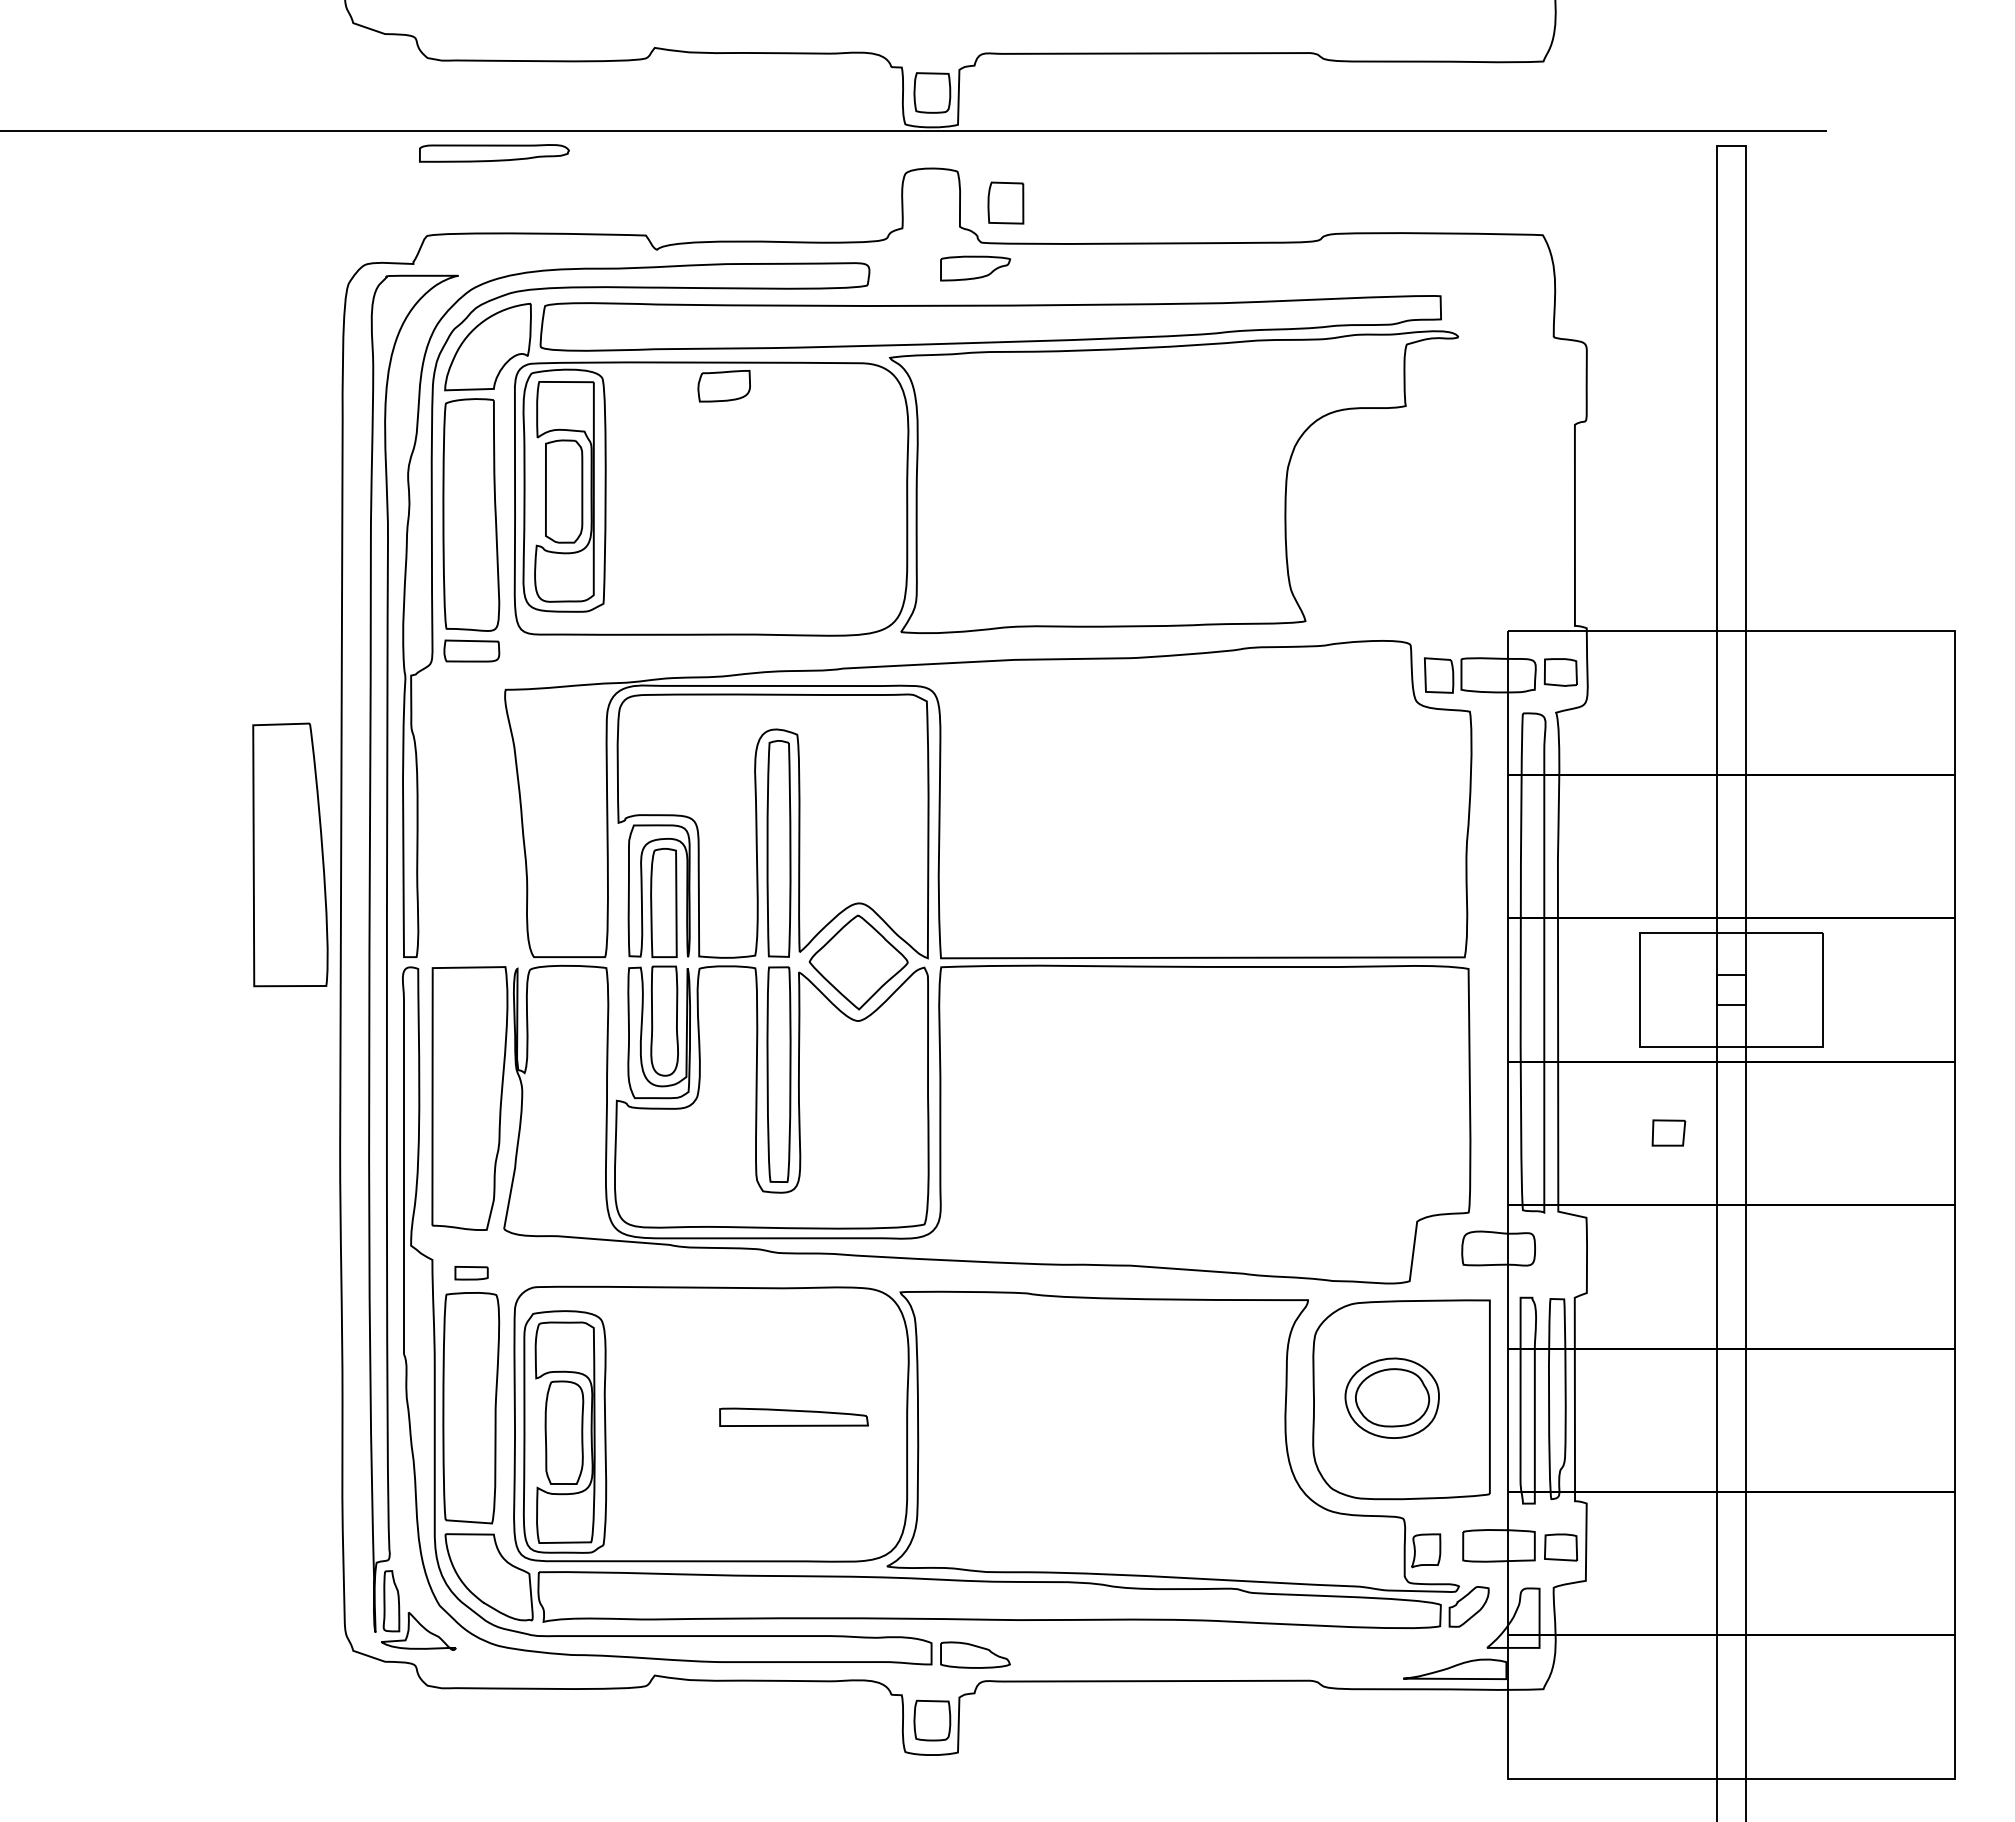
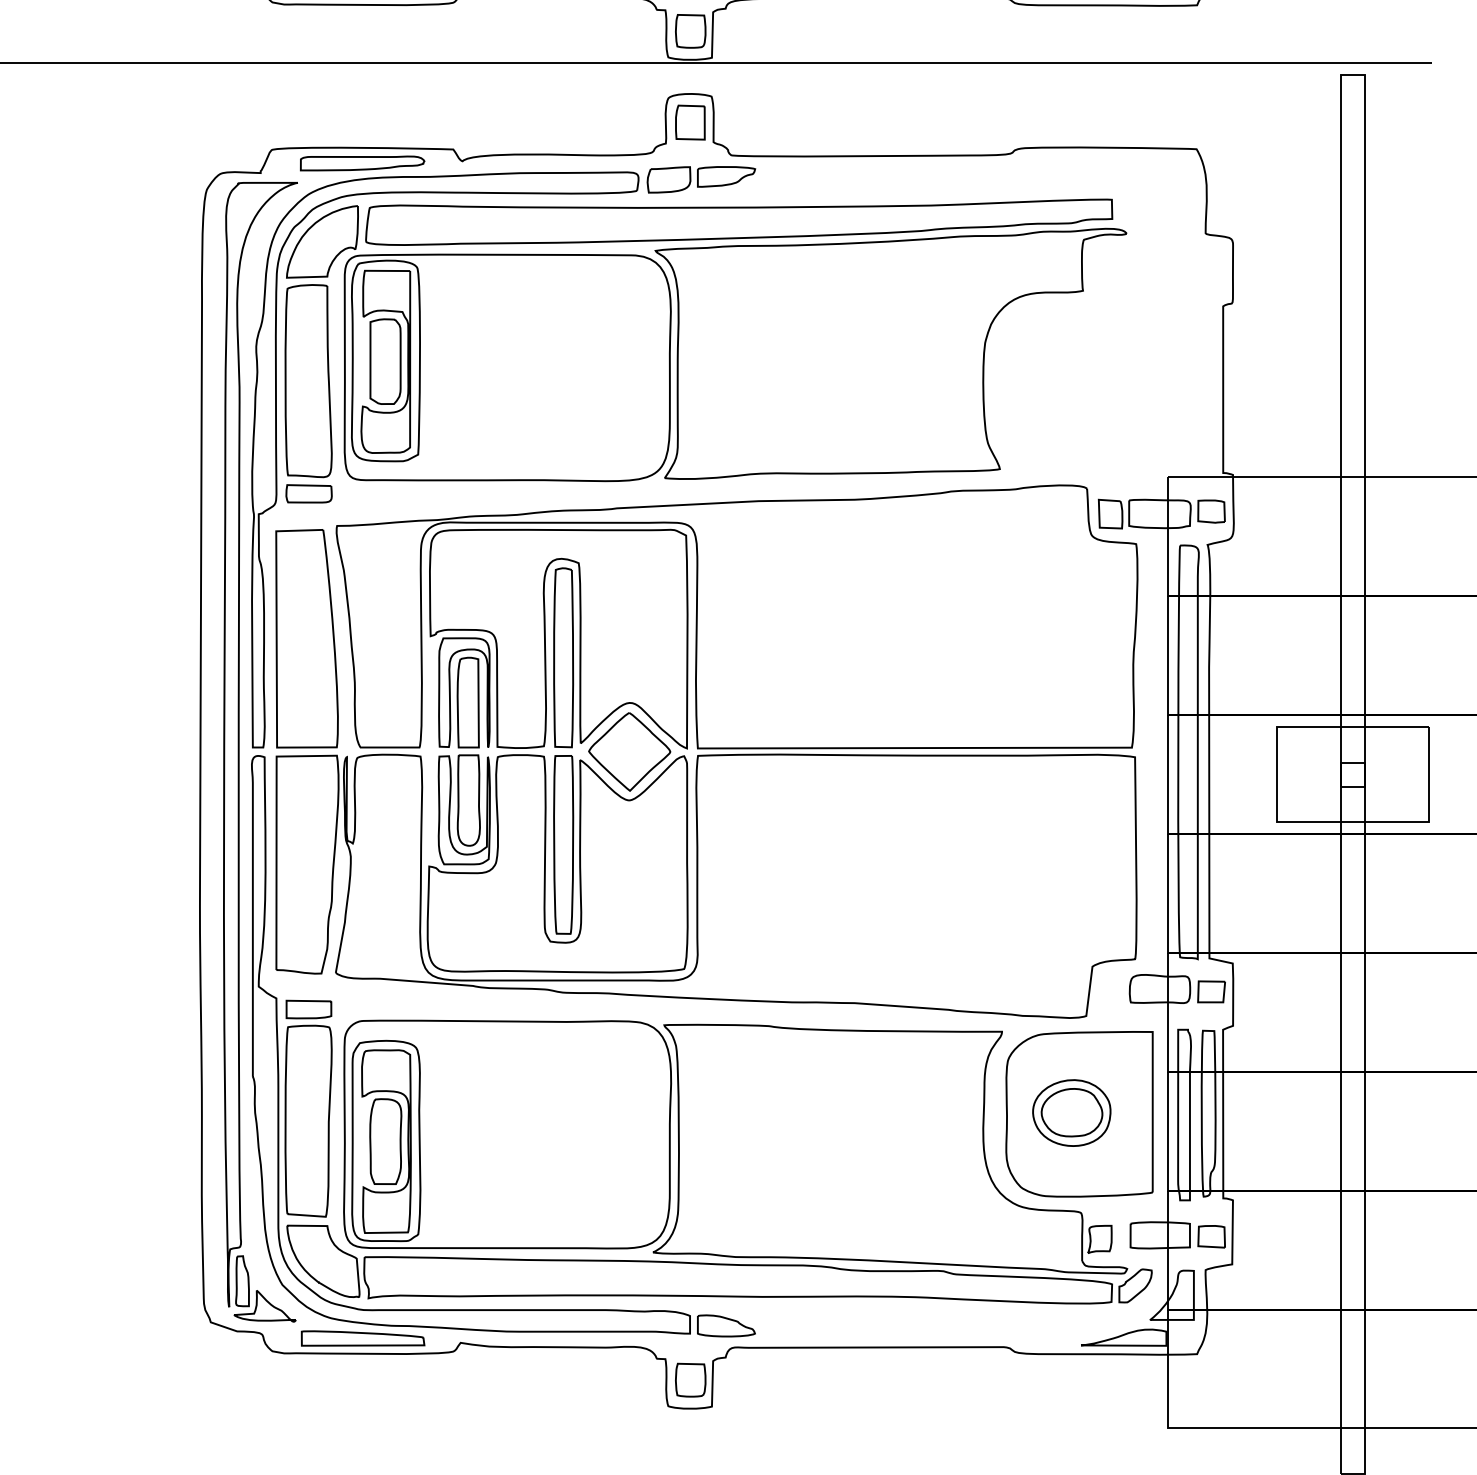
part: (494, 153) -> (362, 163), moved
part: (1005, 202) -> (689, 122), moved
part: (723, 386) -> (668, 180), moved
part: (290, 854) -> (307, 638), moved
part: (1668, 1132) -> (1211, 991), moved
part: (471, 1272) -> (308, 1008), size x1.67
part: (793, 1416) -> (362, 1337), moved

